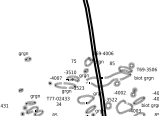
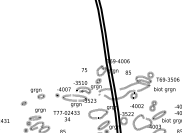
part: (24, 56) -> (37, 93), moved

